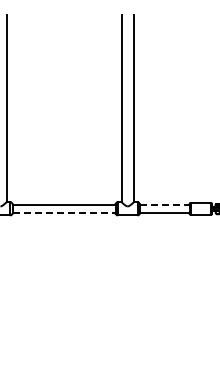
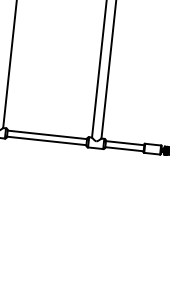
line: (164, 204) -> (124, 142), dashed -> solid
line: (64, 212) -> (47, 140), dashed -> solid

